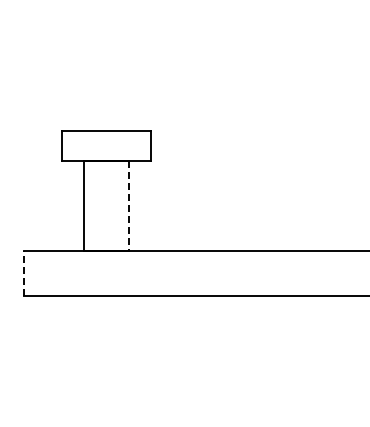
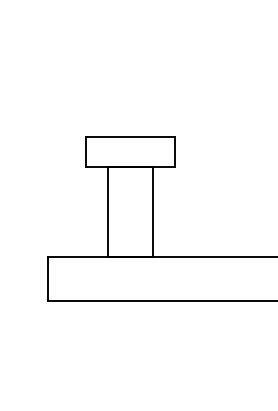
line: (128, 206) -> (152, 212), dashed -> solid
line: (24, 272) -> (48, 278), dashed -> solid

